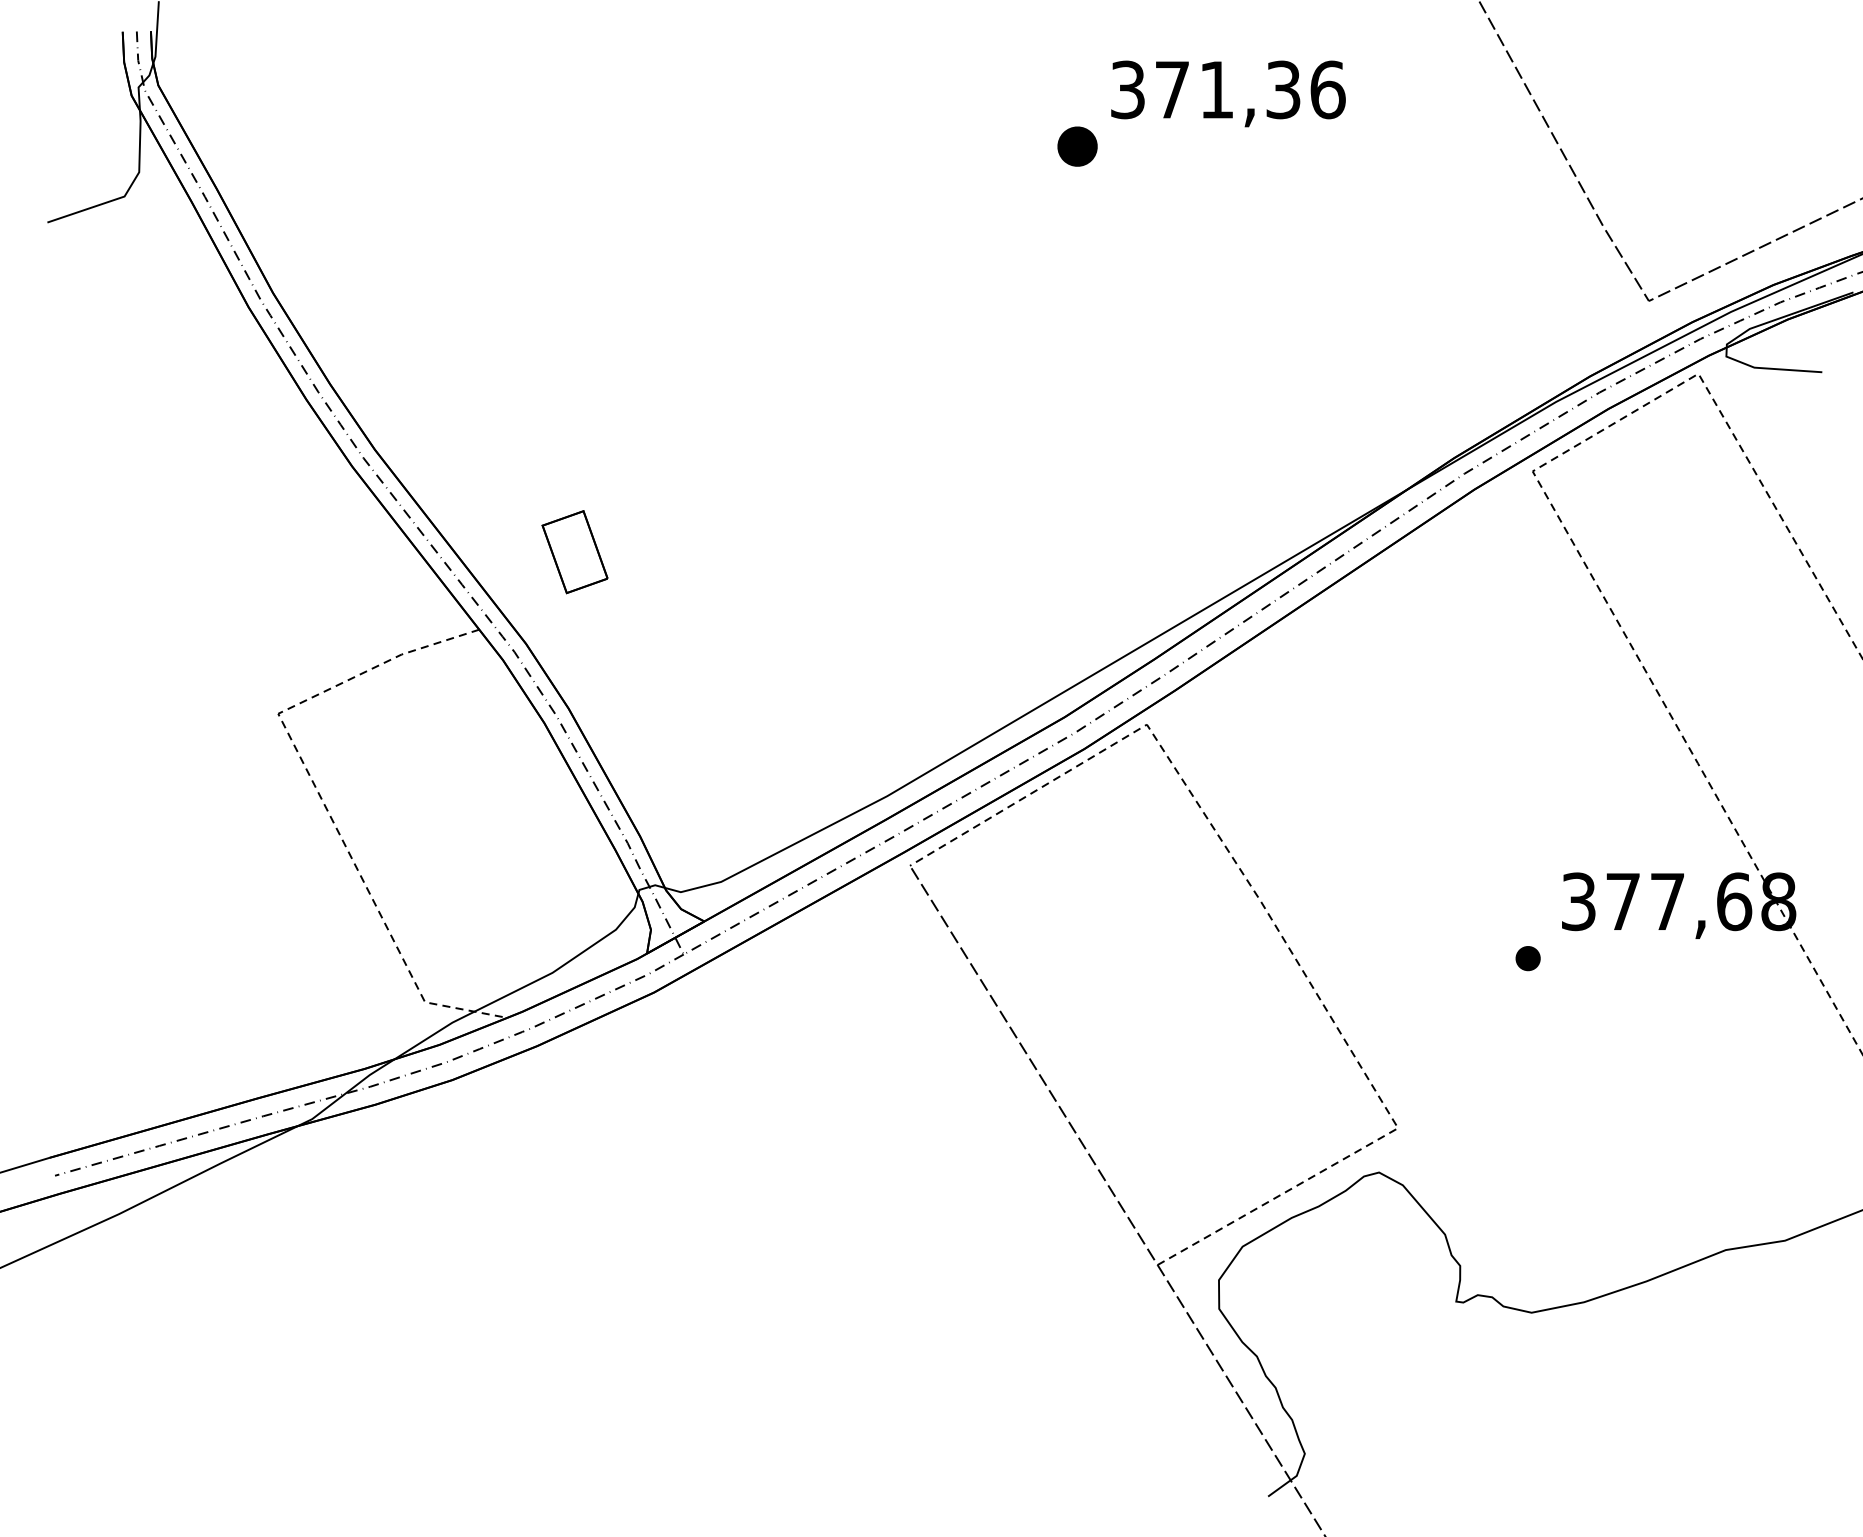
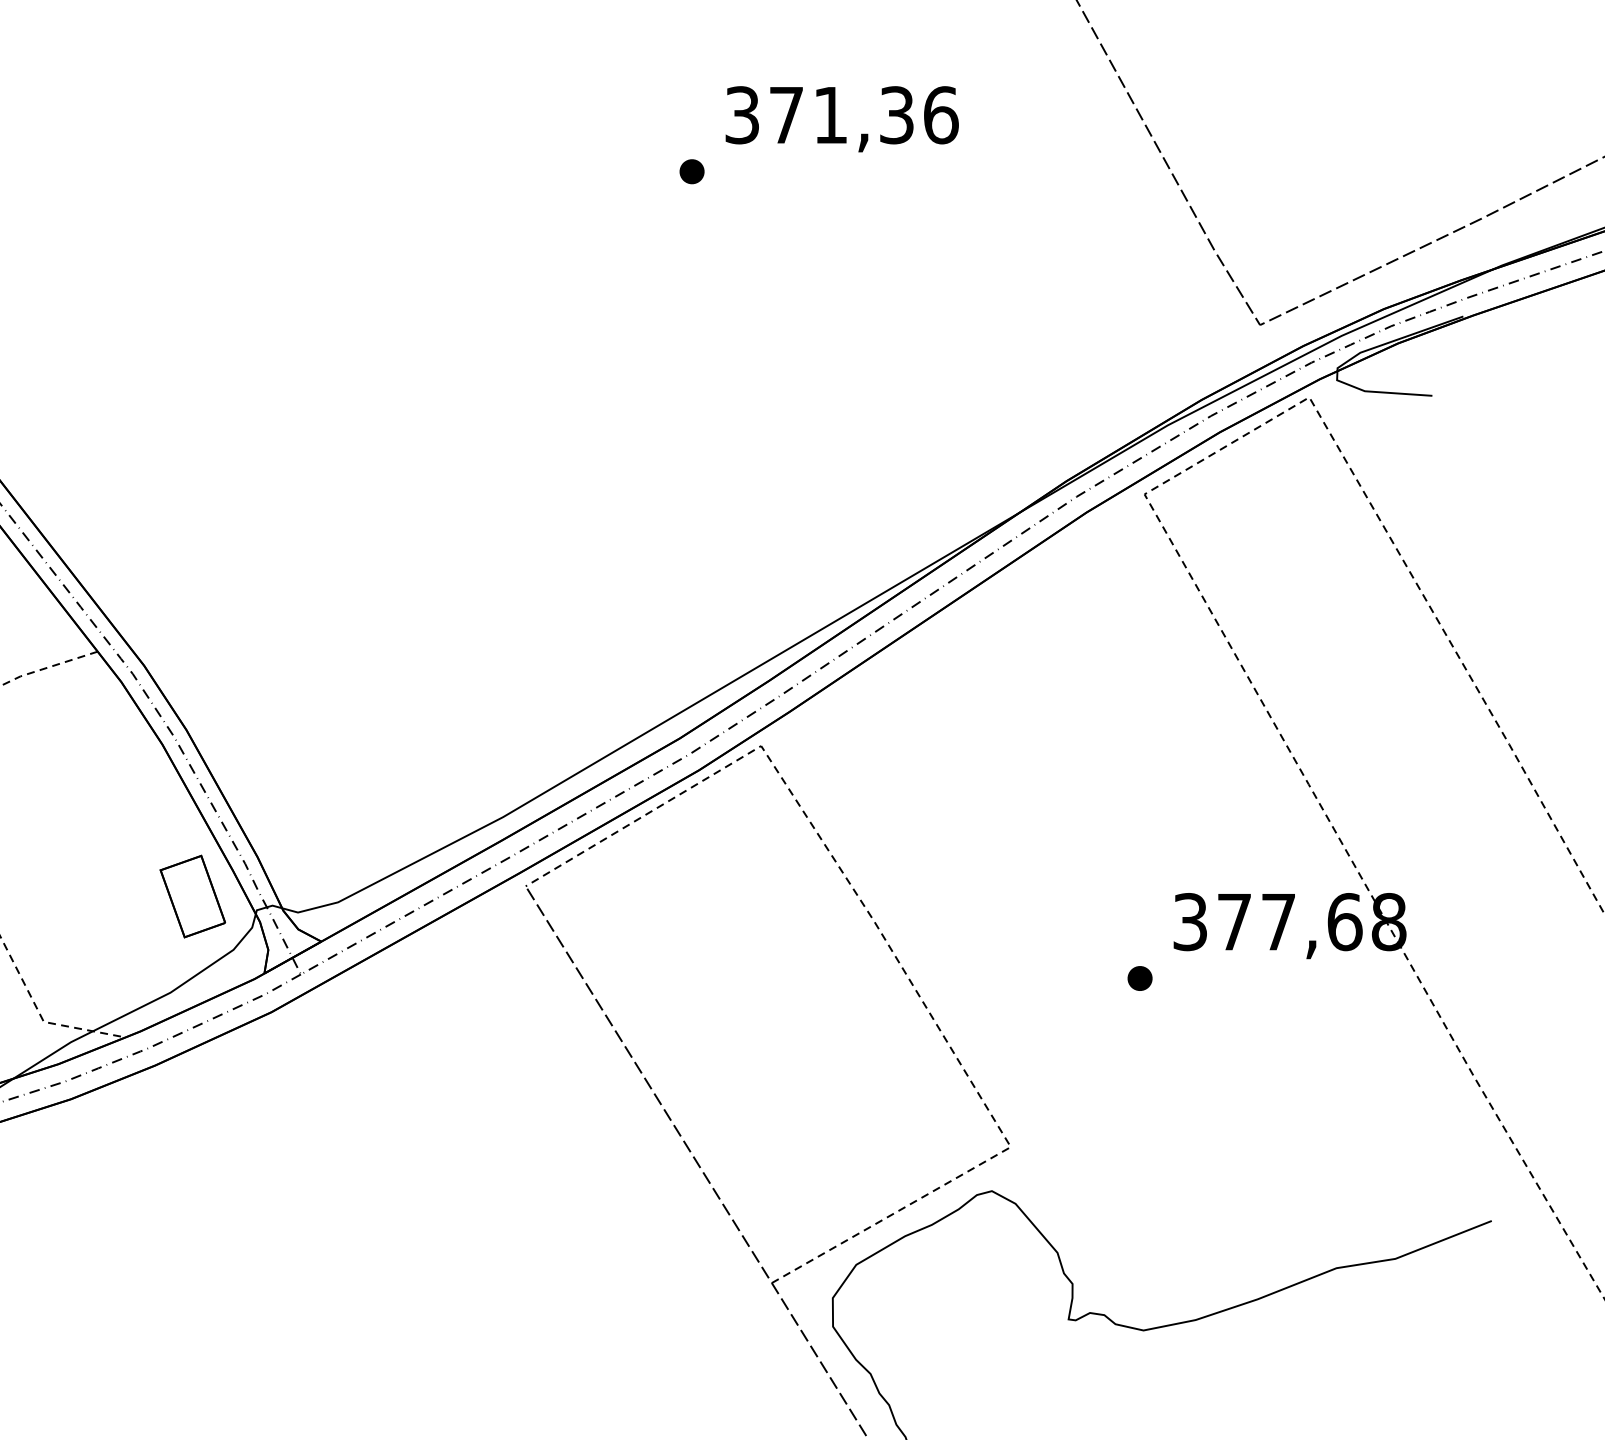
part: (1076, 146) -> (691, 171), size x0.62
part: (574, 552) -> (192, 896), moved

